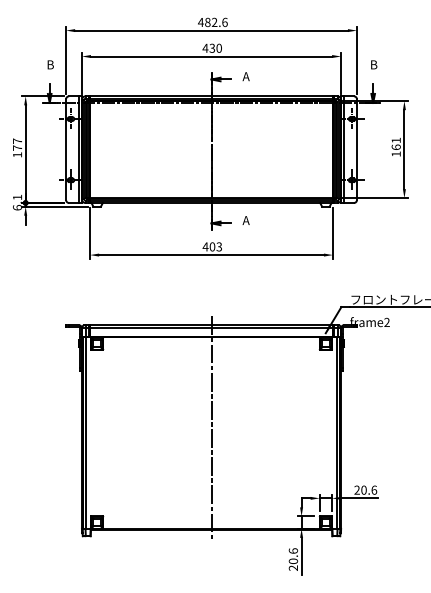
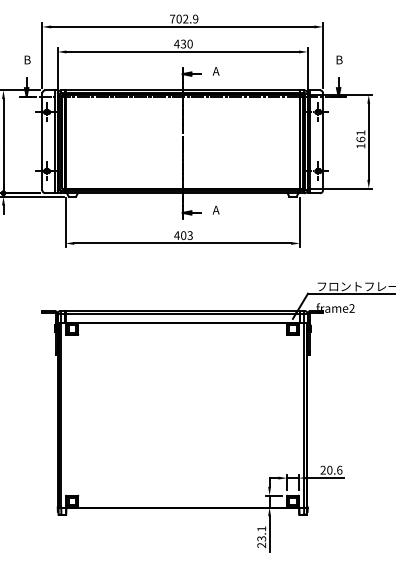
text: (212, 21) -> (183, 18), 482.6 -> 702.9
line: (211, 427) -> (182, 409), removed
text: (293, 556) -> (261, 534), 20.6 -> 23.1

